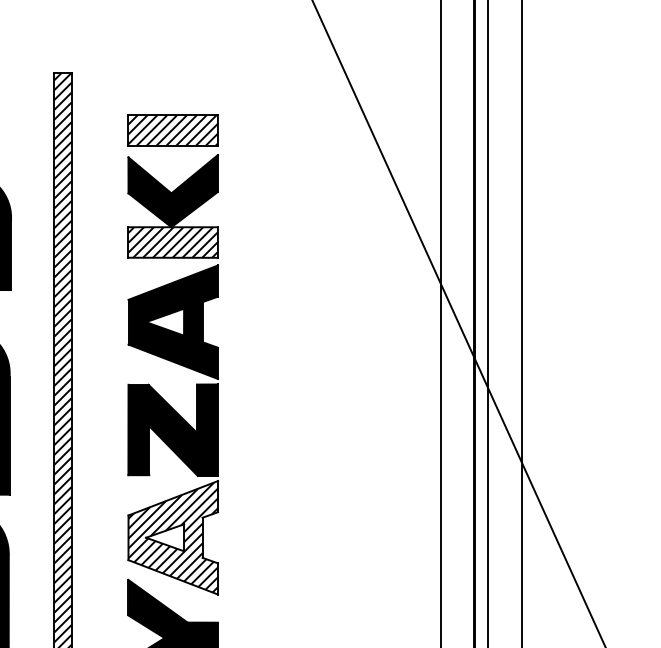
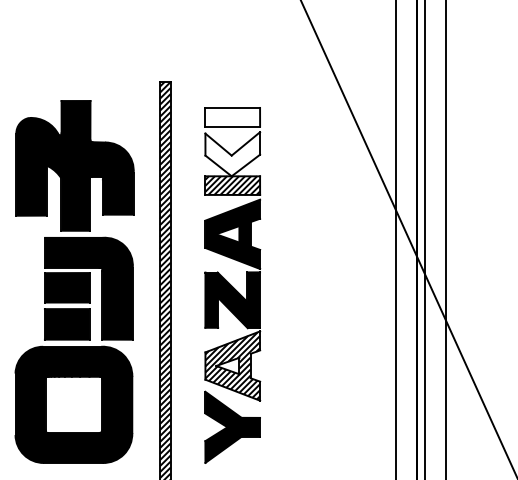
hatch: (172, 129) -> (232, 116), removed
fill: (172, 191) -> (232, 154), removed

